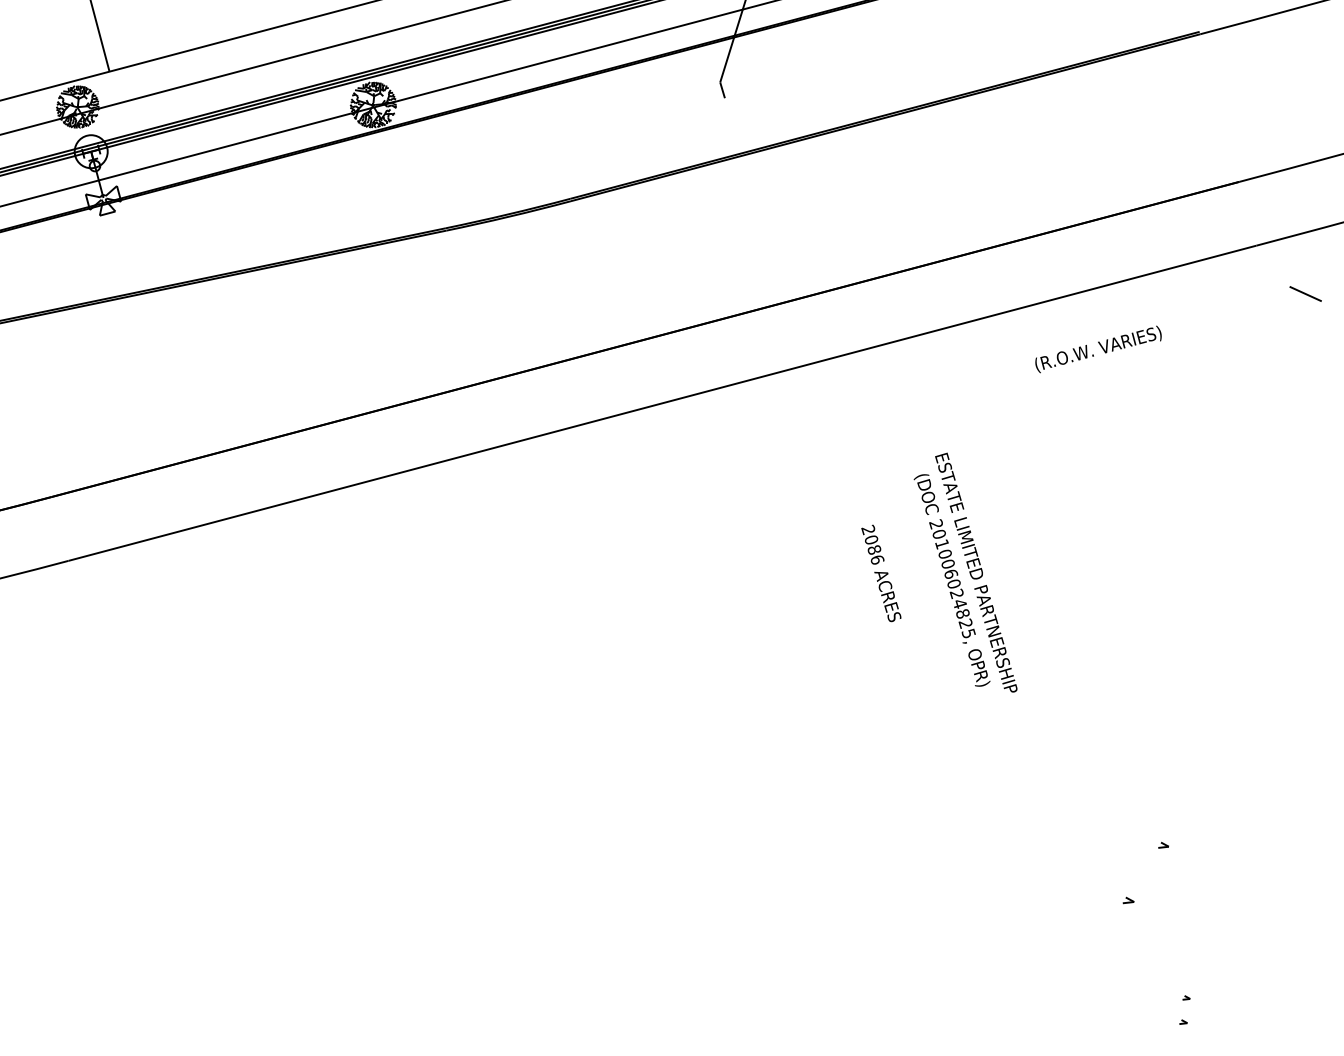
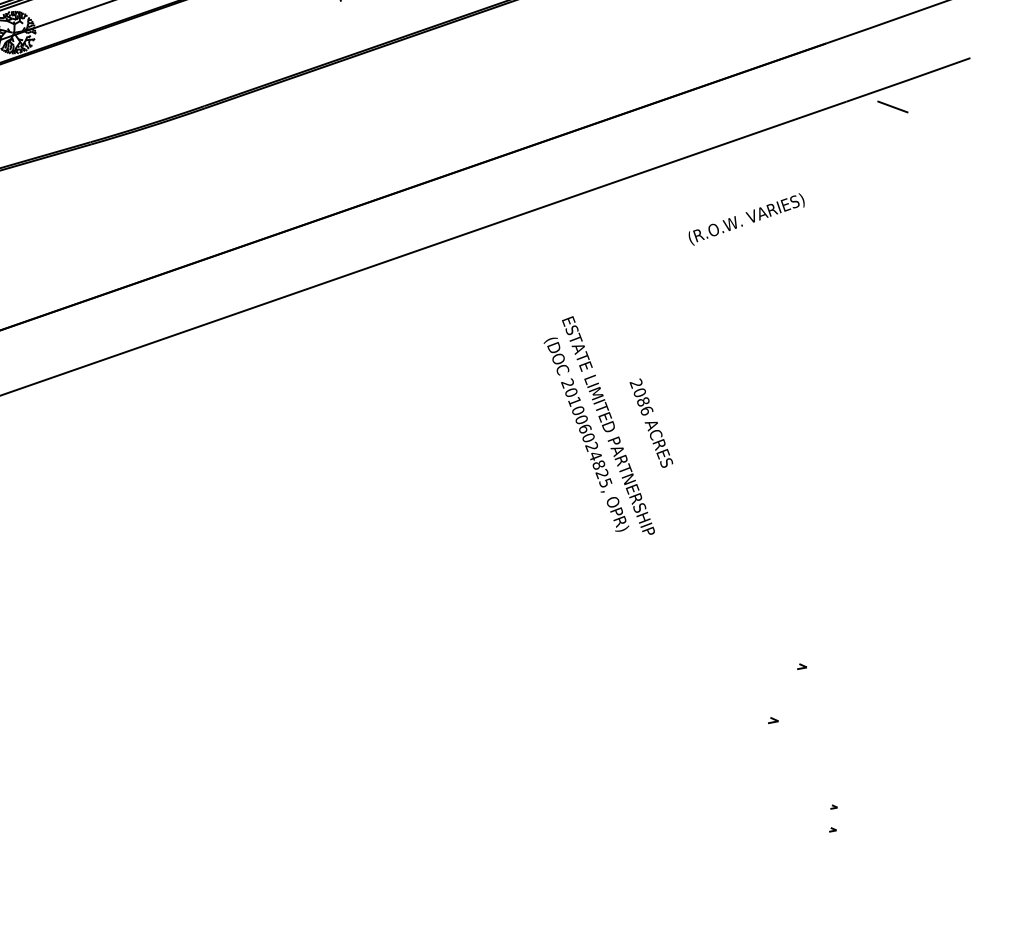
line: (1305, 293) -> (892, 106), moved
text: (1098, 349) -> (746, 219), moved
text: (881, 573) -> (651, 423), moved

